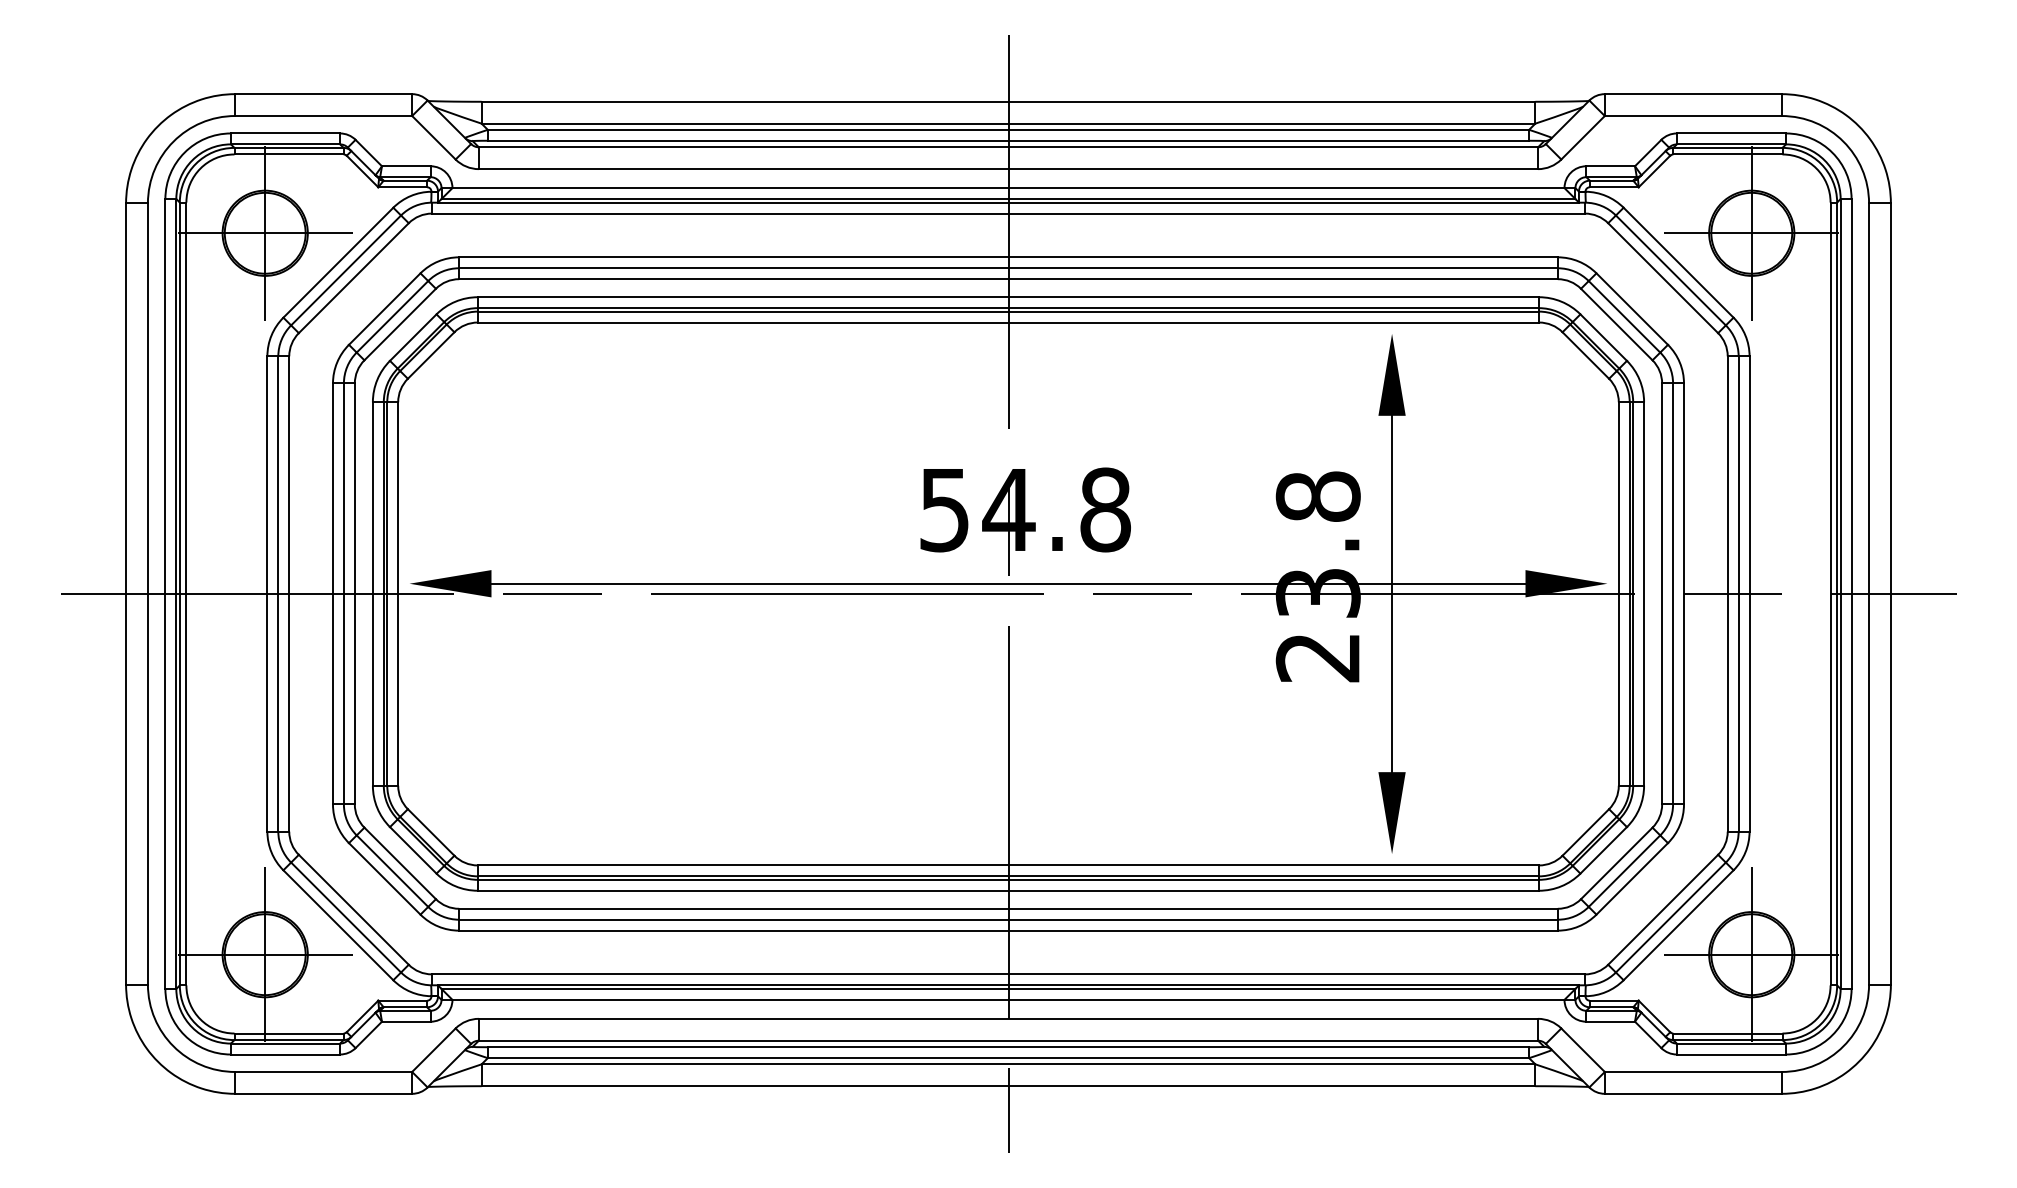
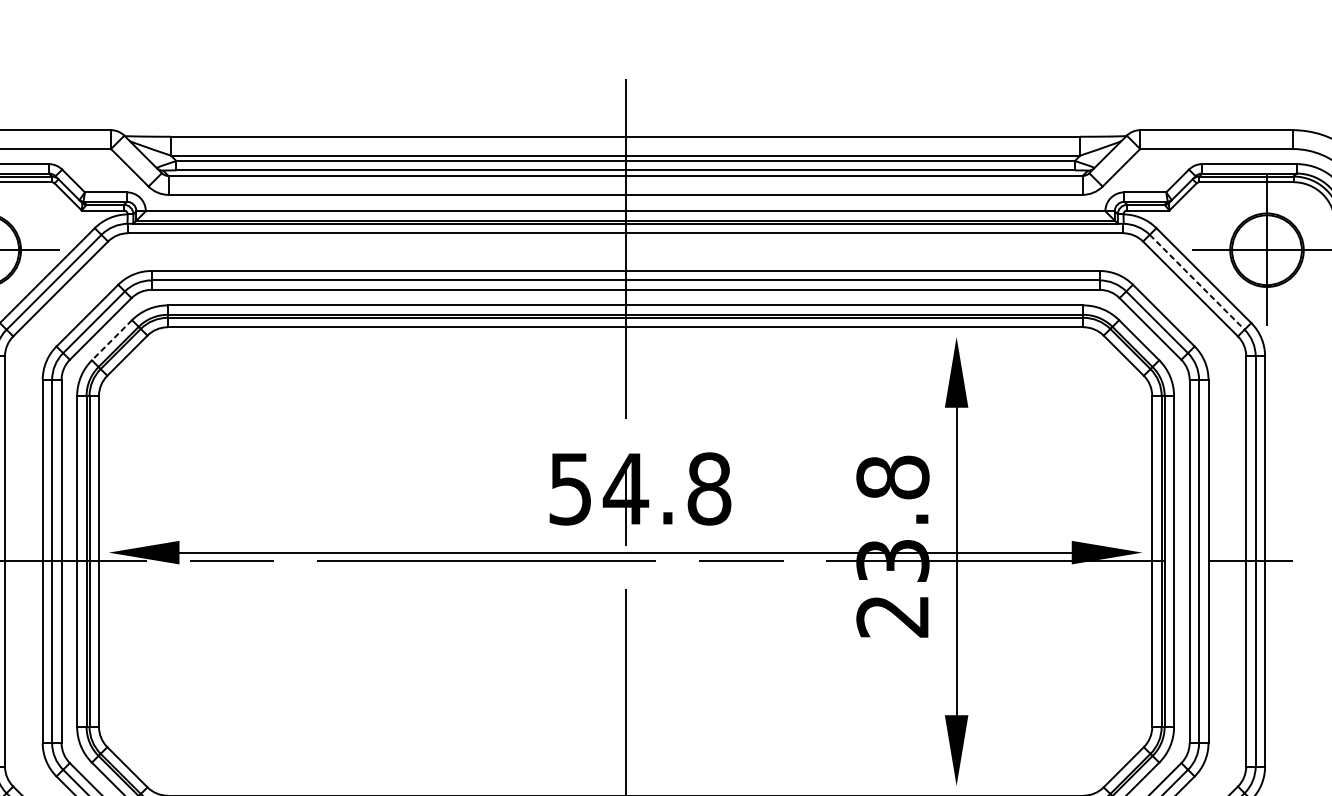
line: (1670, 270) -> (1196, 282), solid -> dashed
line: (413, 337) -> (112, 340), solid -> dashed

